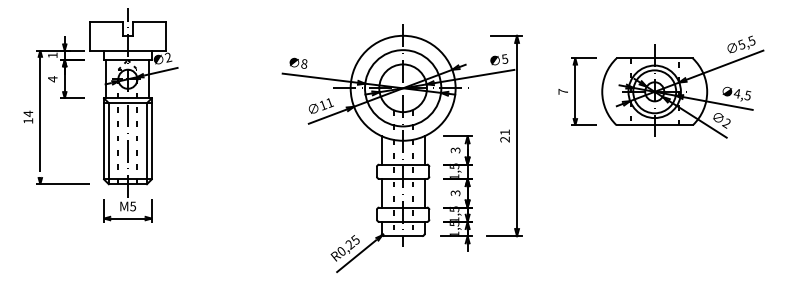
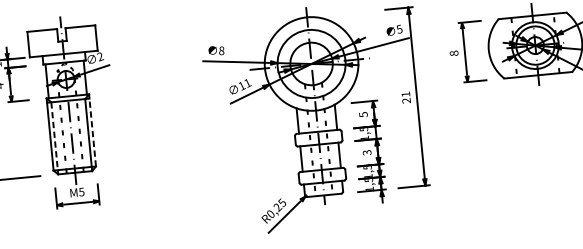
text: (563, 91) -> (454, 53), 7 -> 8
line: (151, 138) -> (92, 130), solid -> dashed
line: (108, 143) -> (54, 138), solid -> dashed
text: (454, 149) -> (362, 113), 3 -> 5

